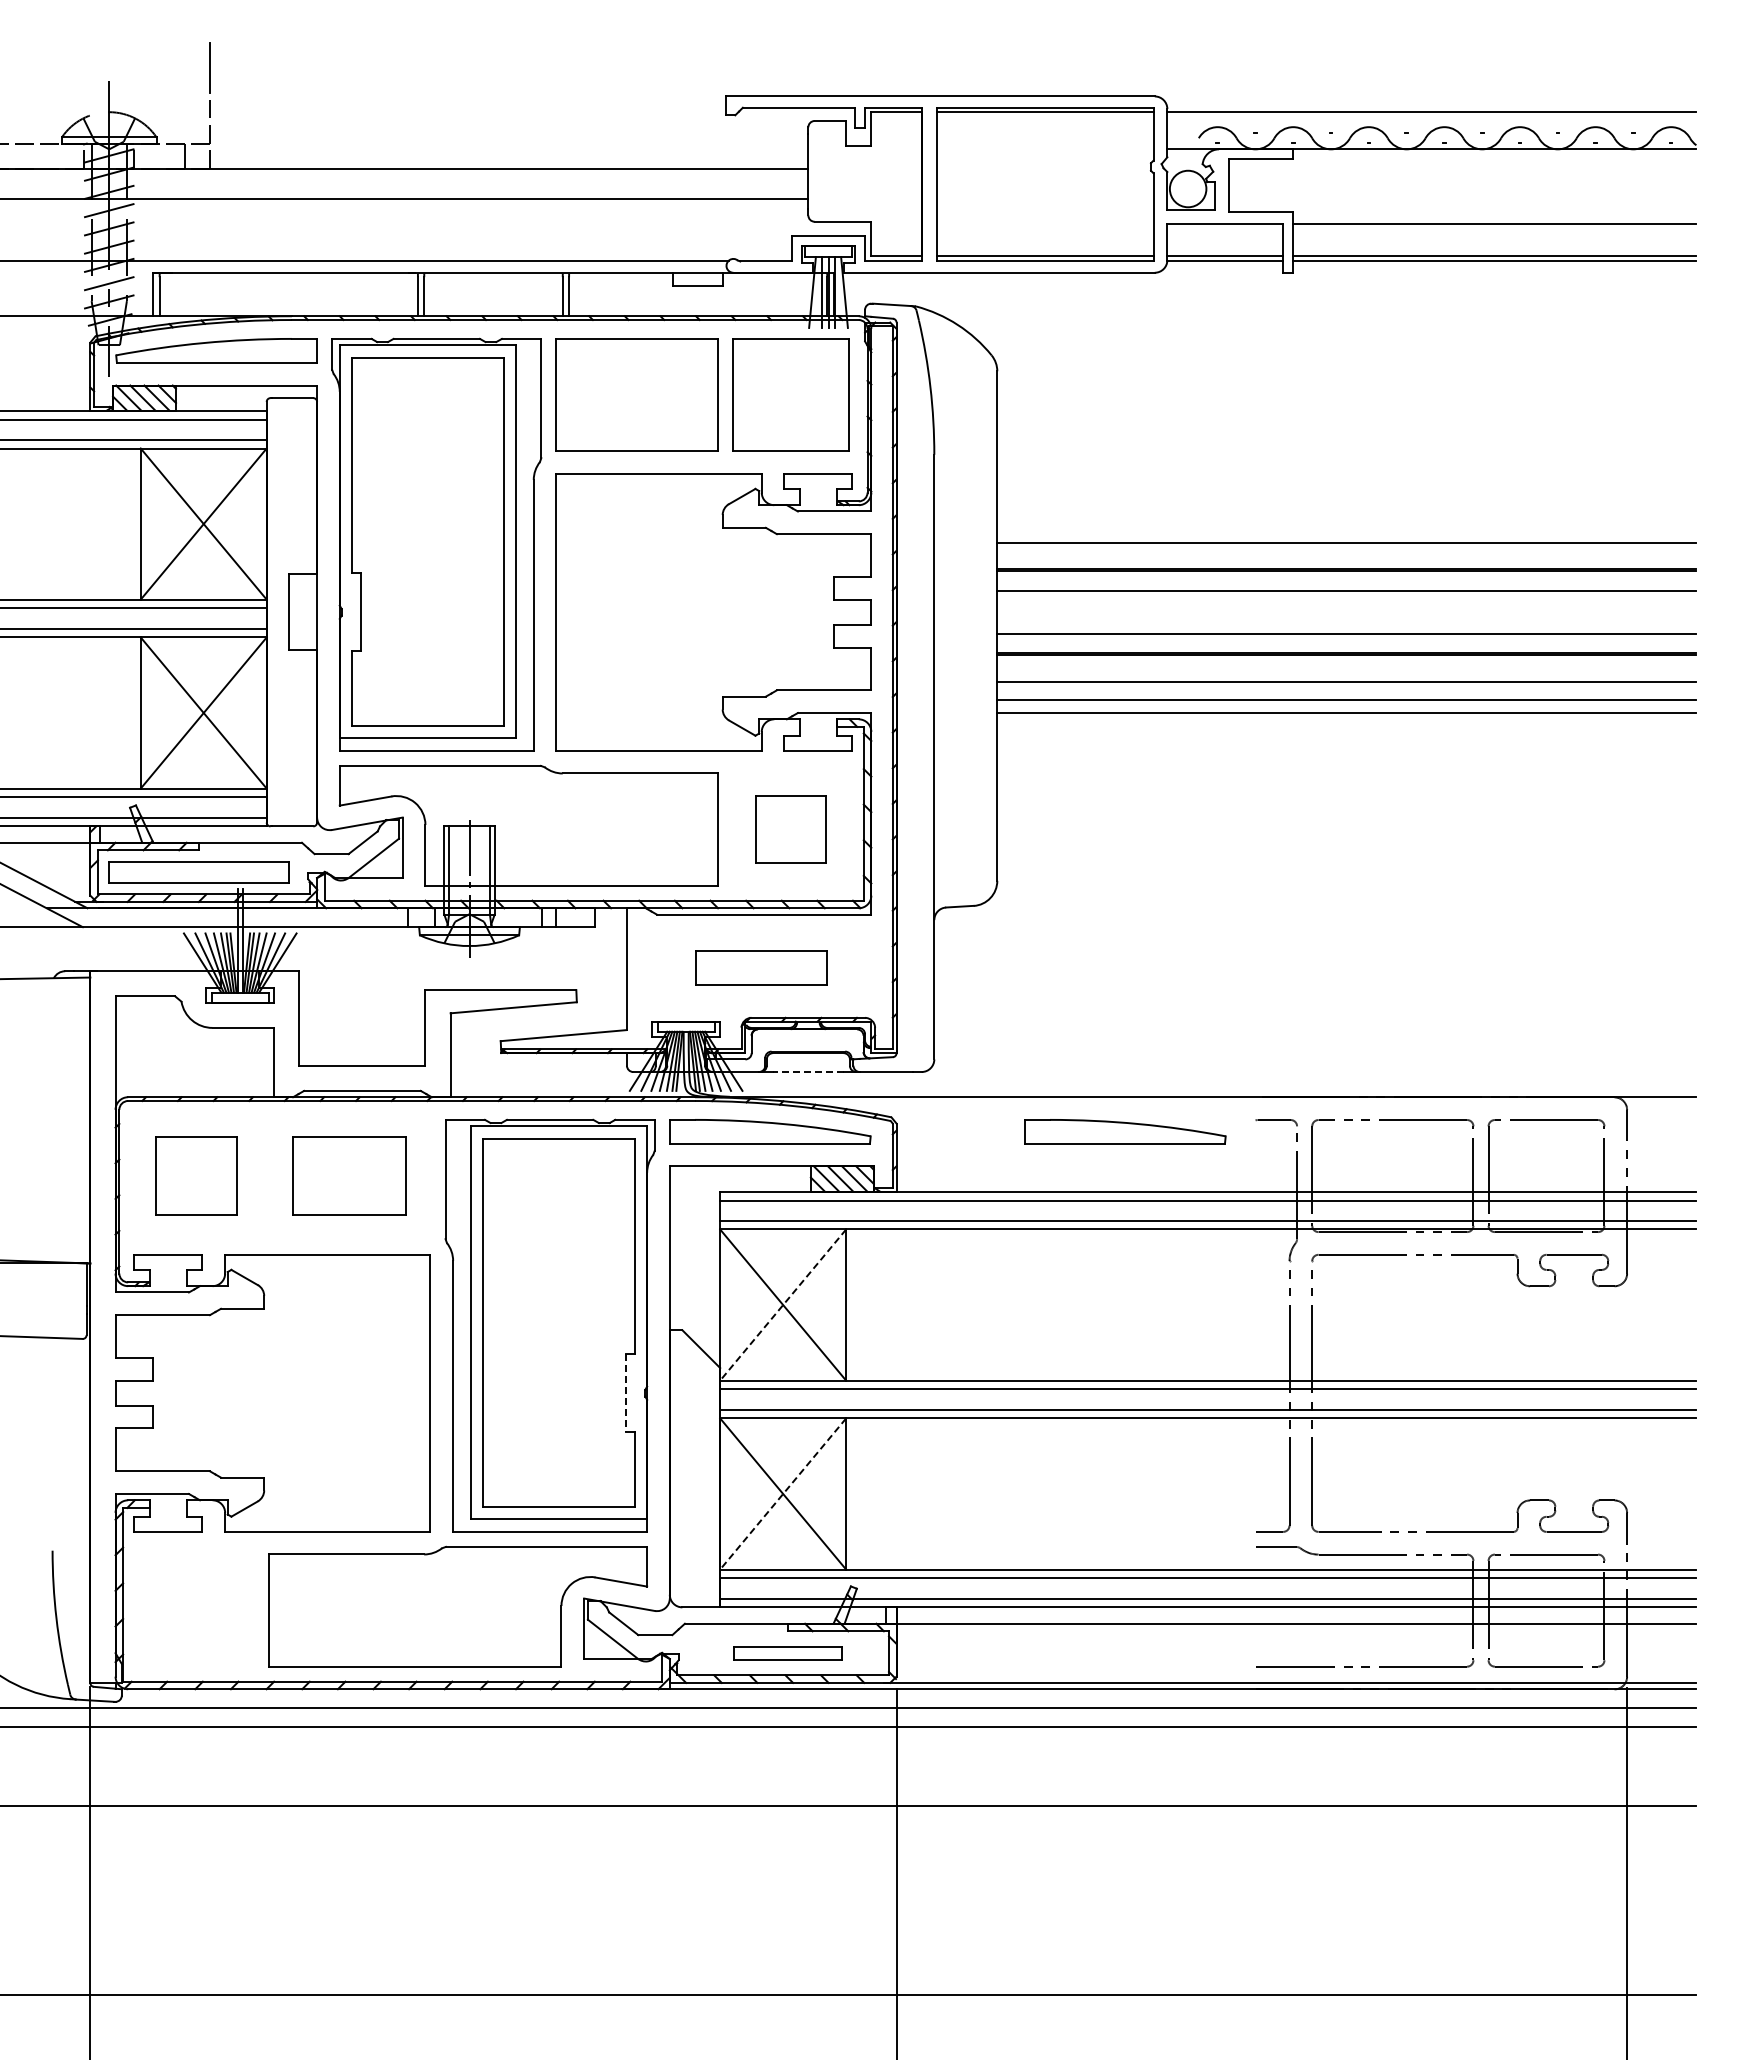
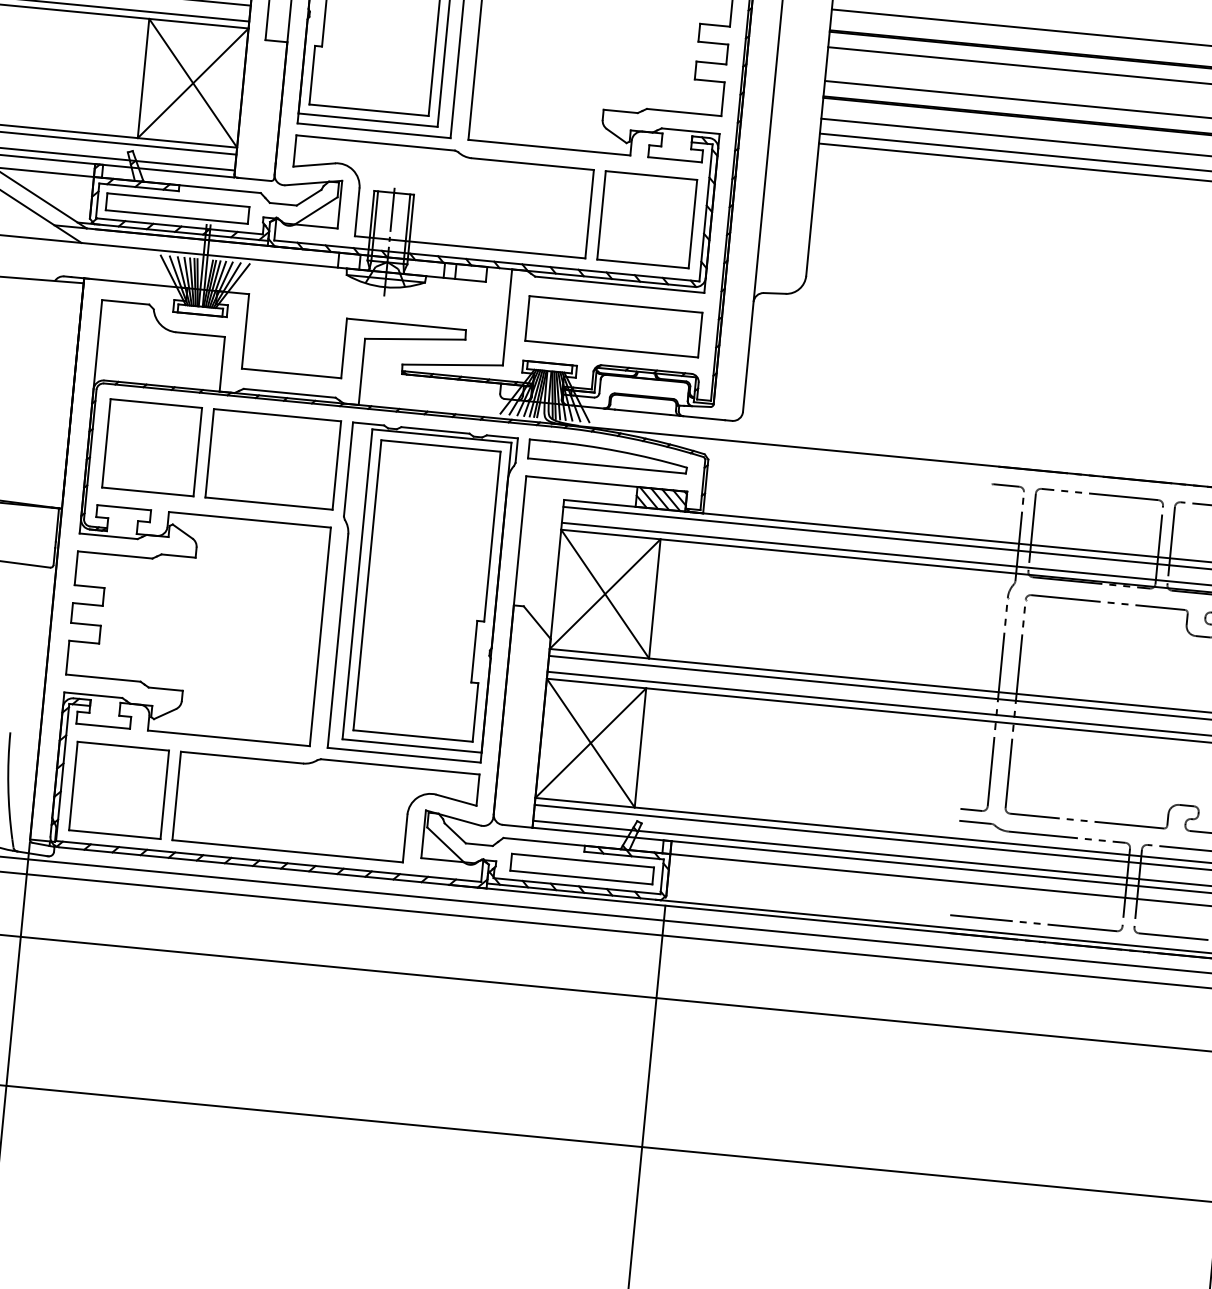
part: (790, 829) -> (647, 219), size x1.67
part: (761, 967) -> (613, 326), size x1.67
line: (807, 1072) -> (642, 412), dashed -> solid
part: (1125, 1131) -> (888, 483), removed
part: (195, 1175) -> (151, 447), size x1.43
part: (349, 1175) -> (273, 459), size x1.43
line: (782, 1305) -> (604, 594), dashed -> solid
line: (625, 1393) -> (474, 651), dashed -> solid
line: (782, 1494) -> (590, 743), dashed -> solid
part: (195, 1610) -> (118, 790), added
part: (787, 1653) -> (582, 869), size x1.67

